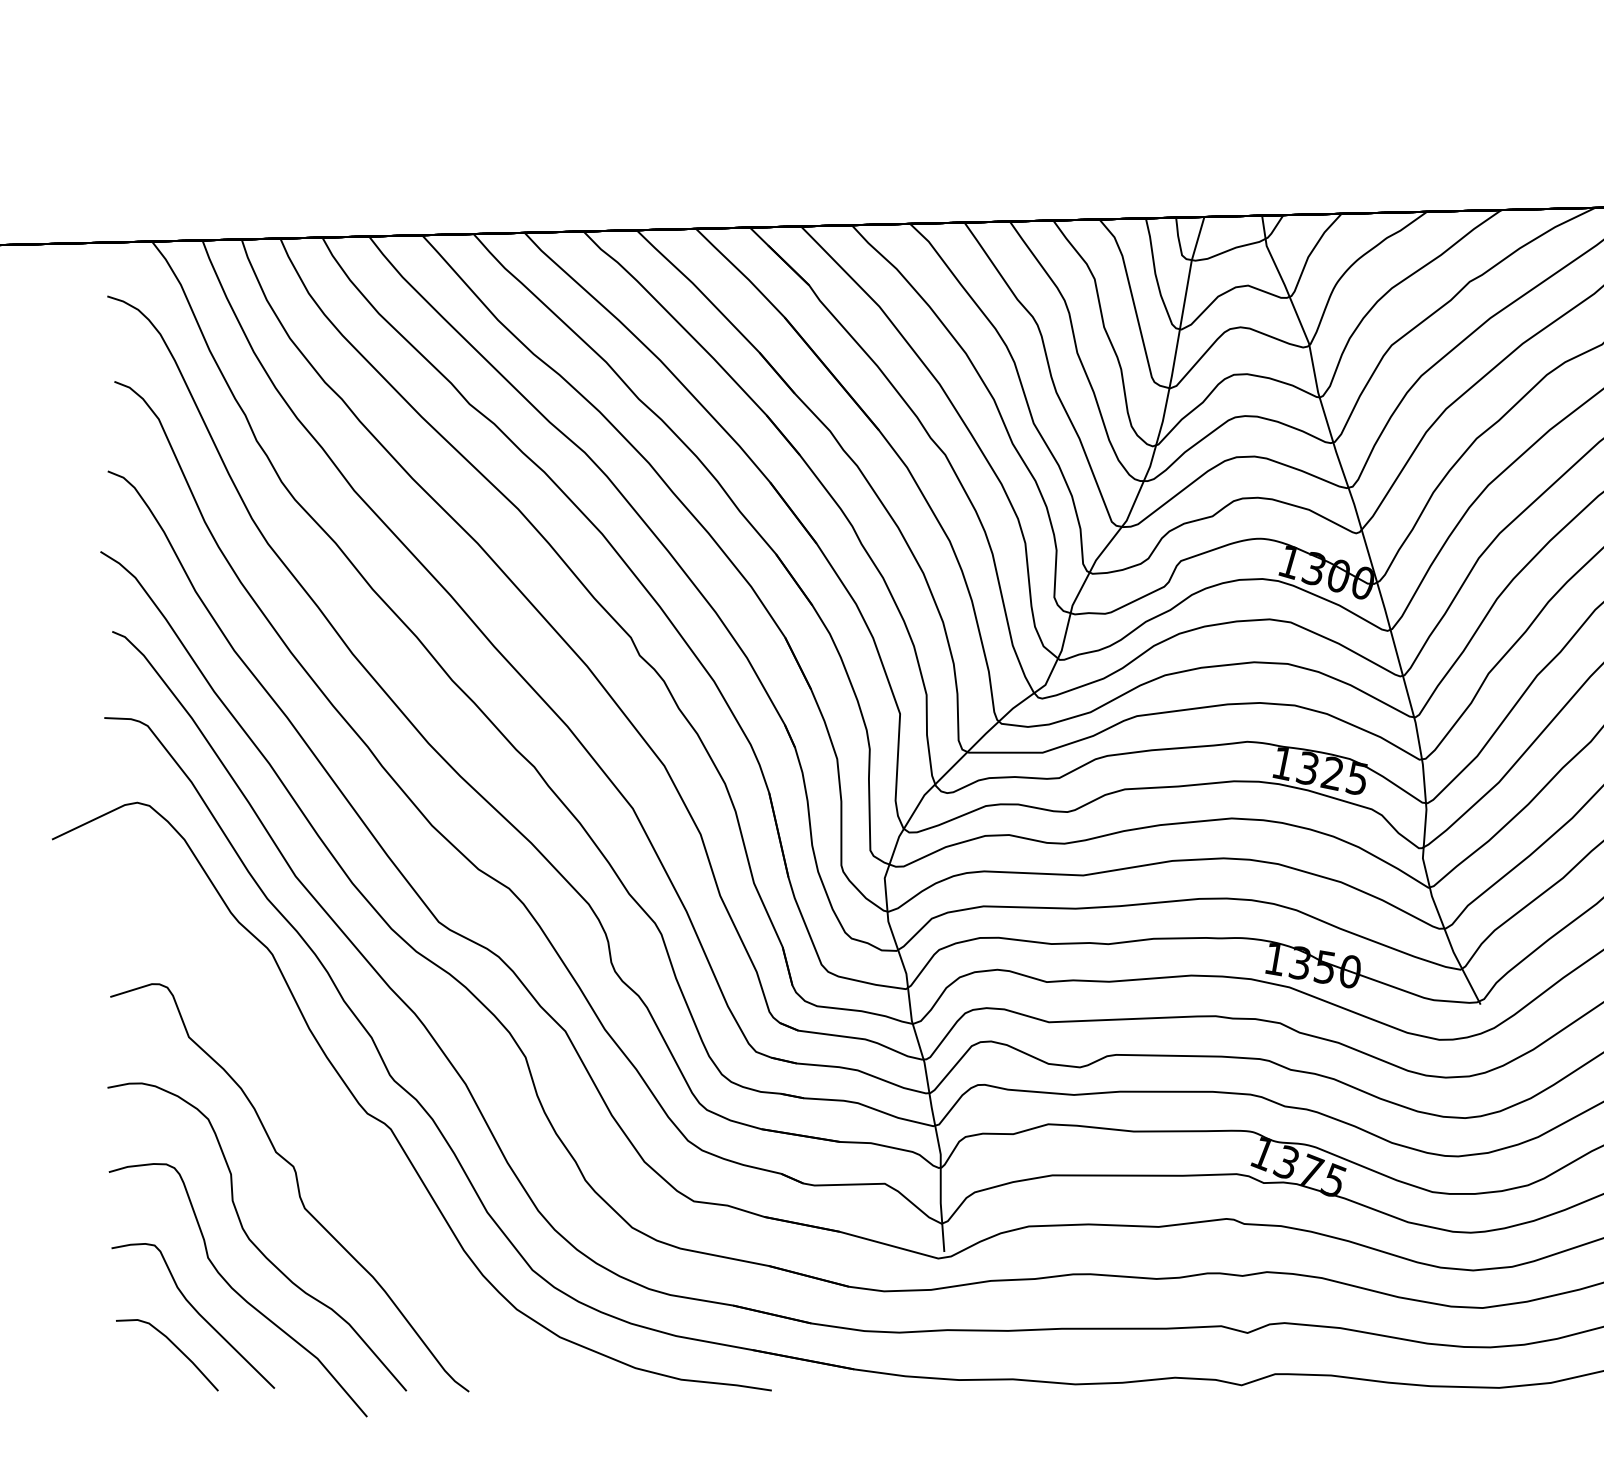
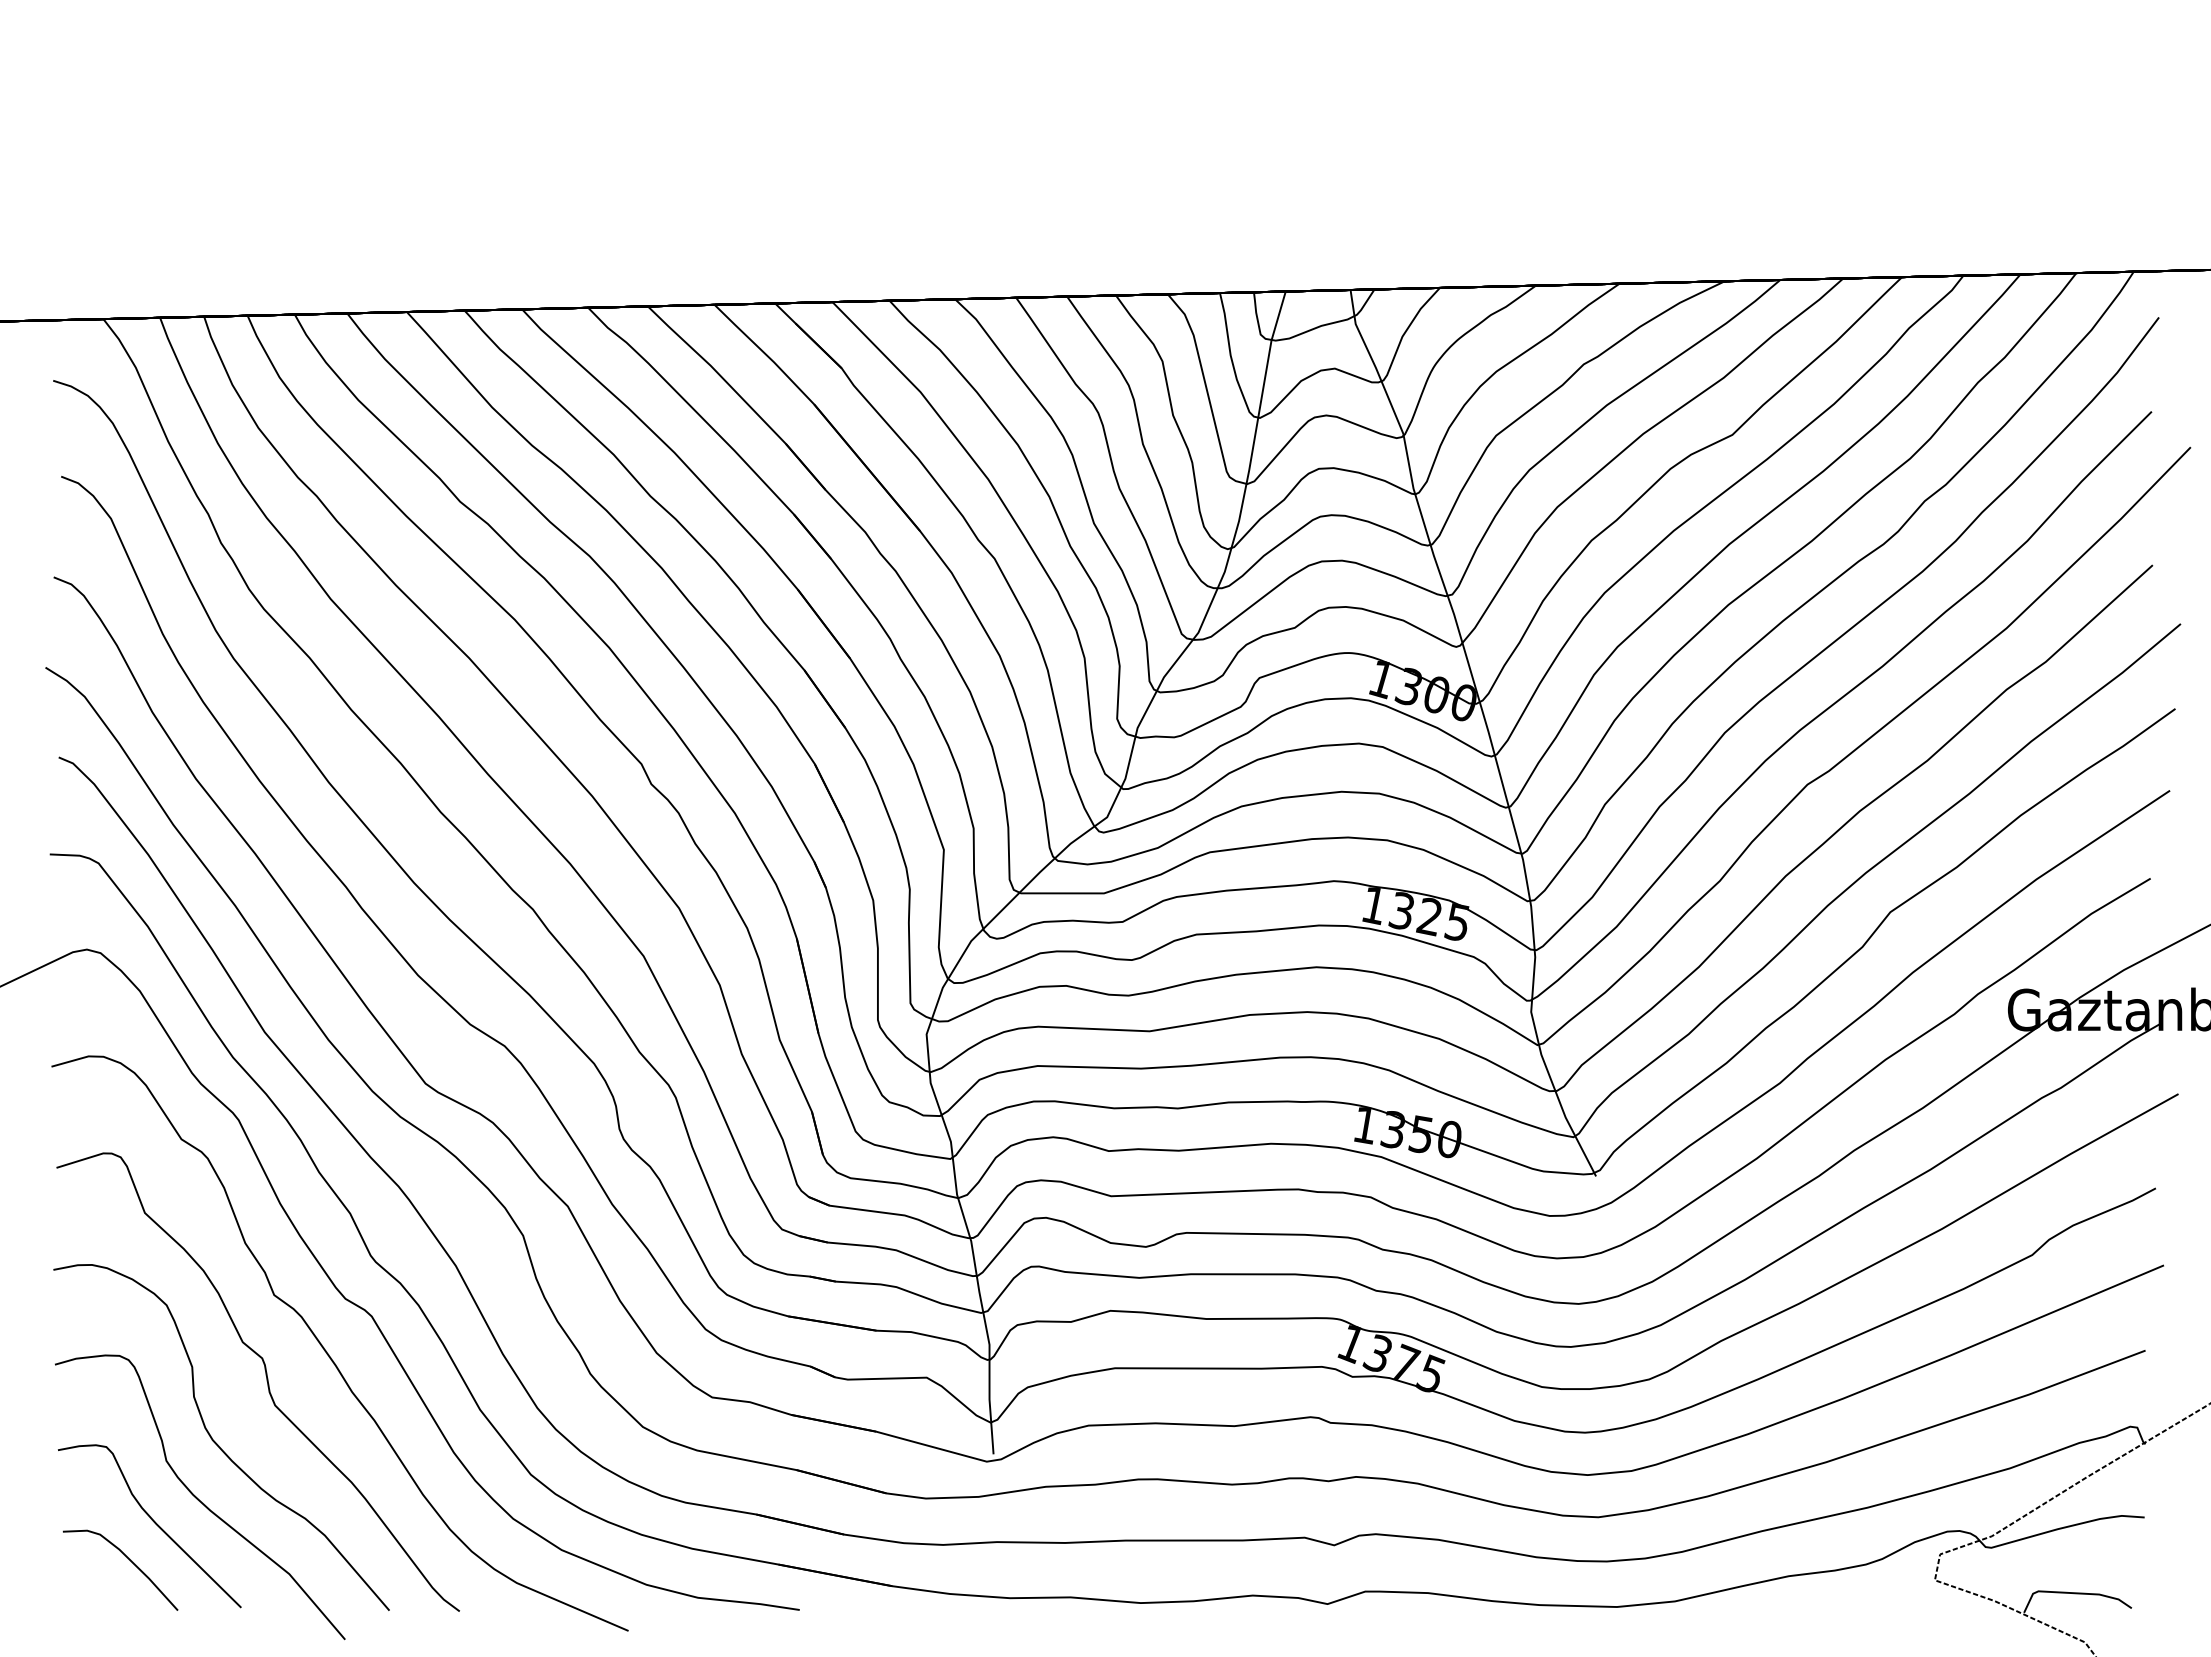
part: (350, 1159) -> (326, 1350), added

